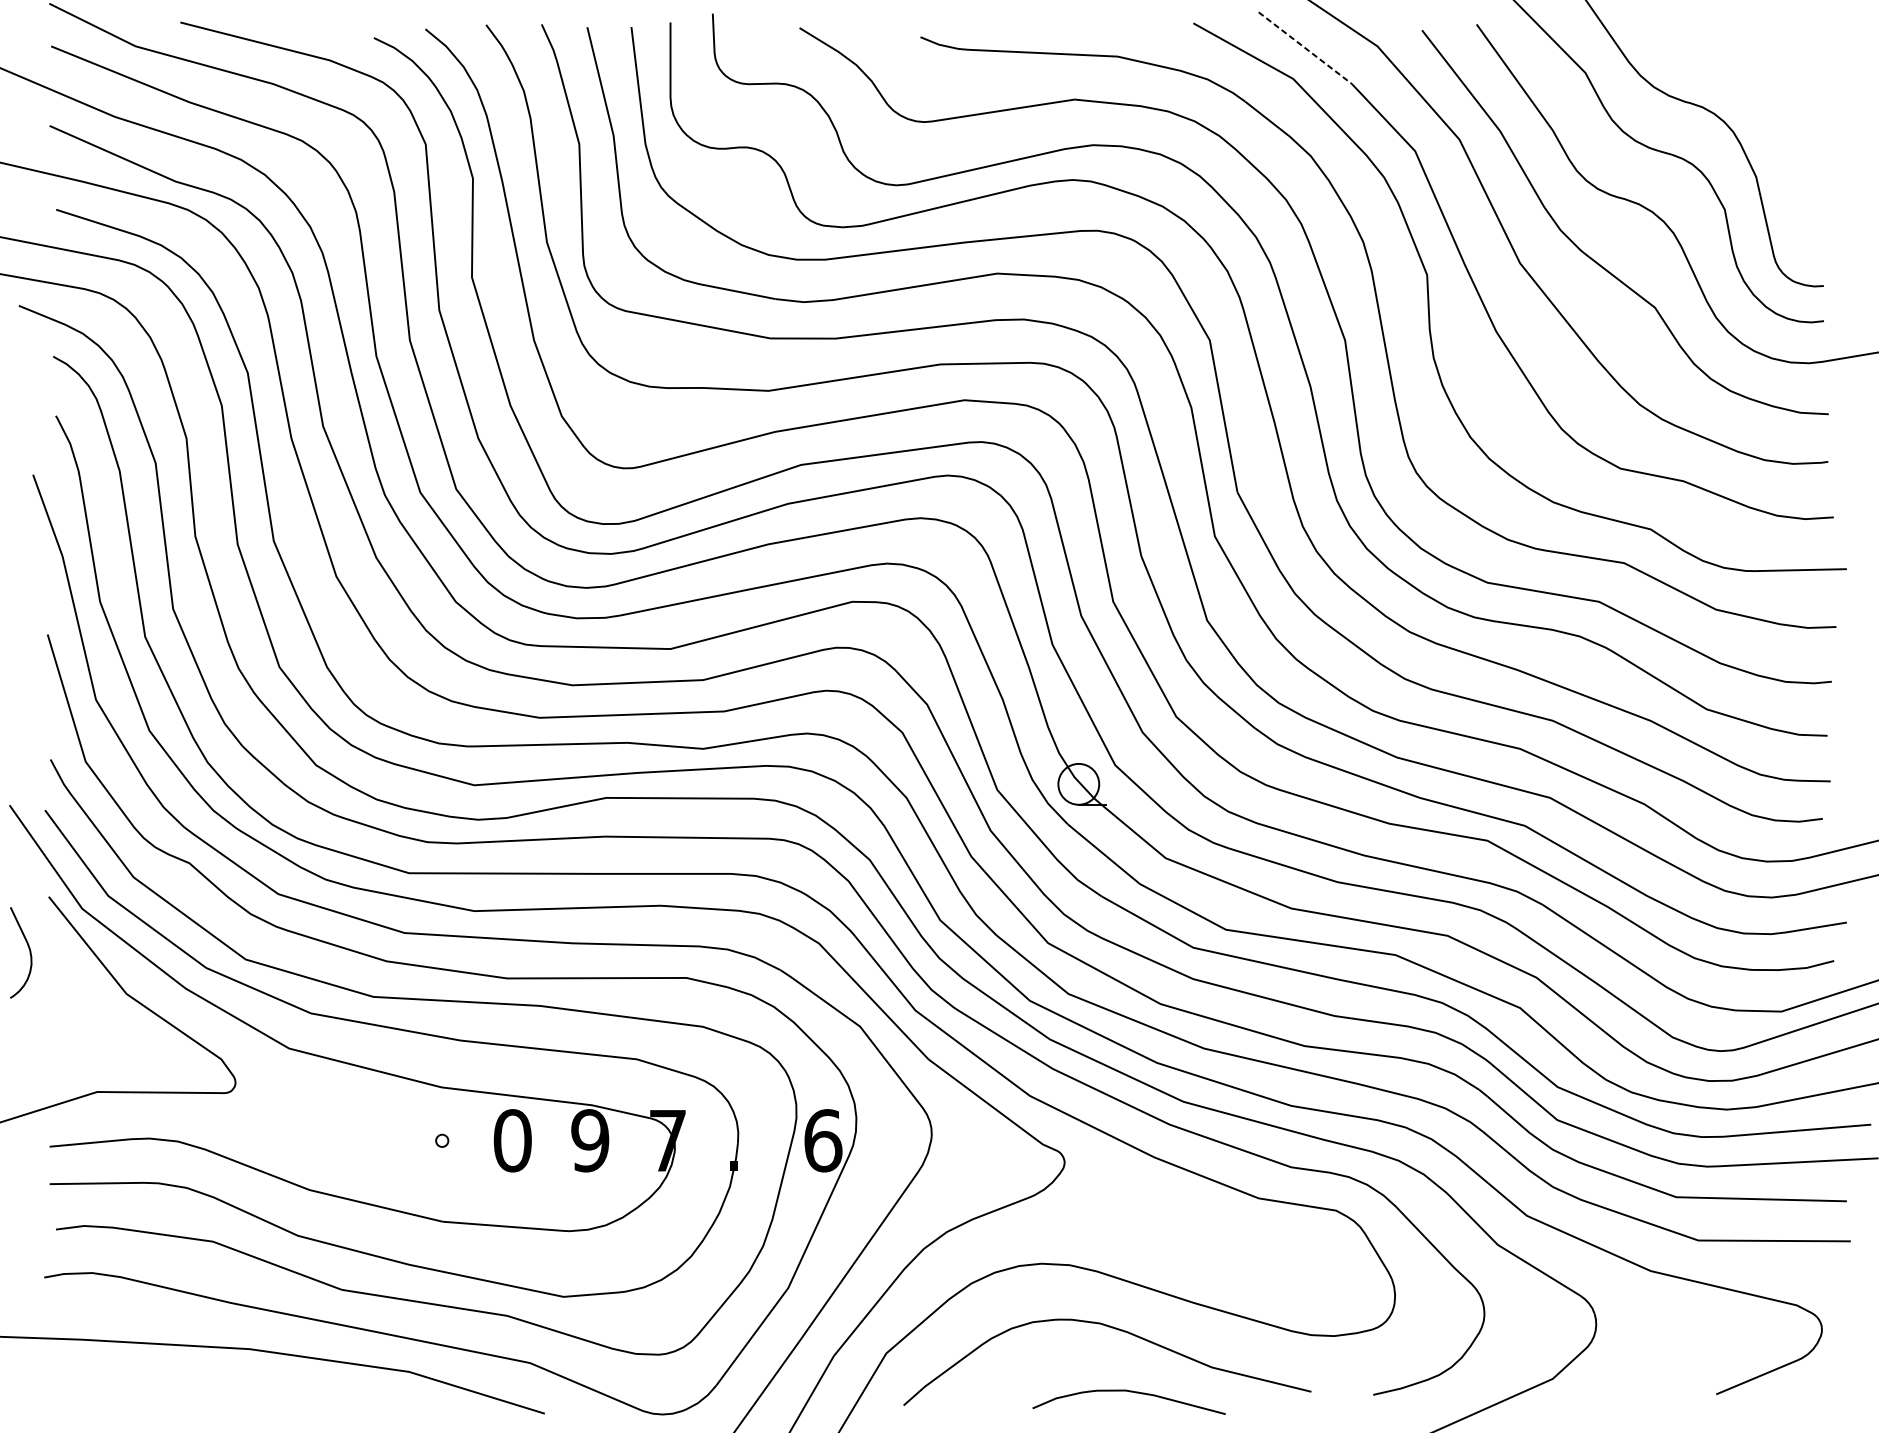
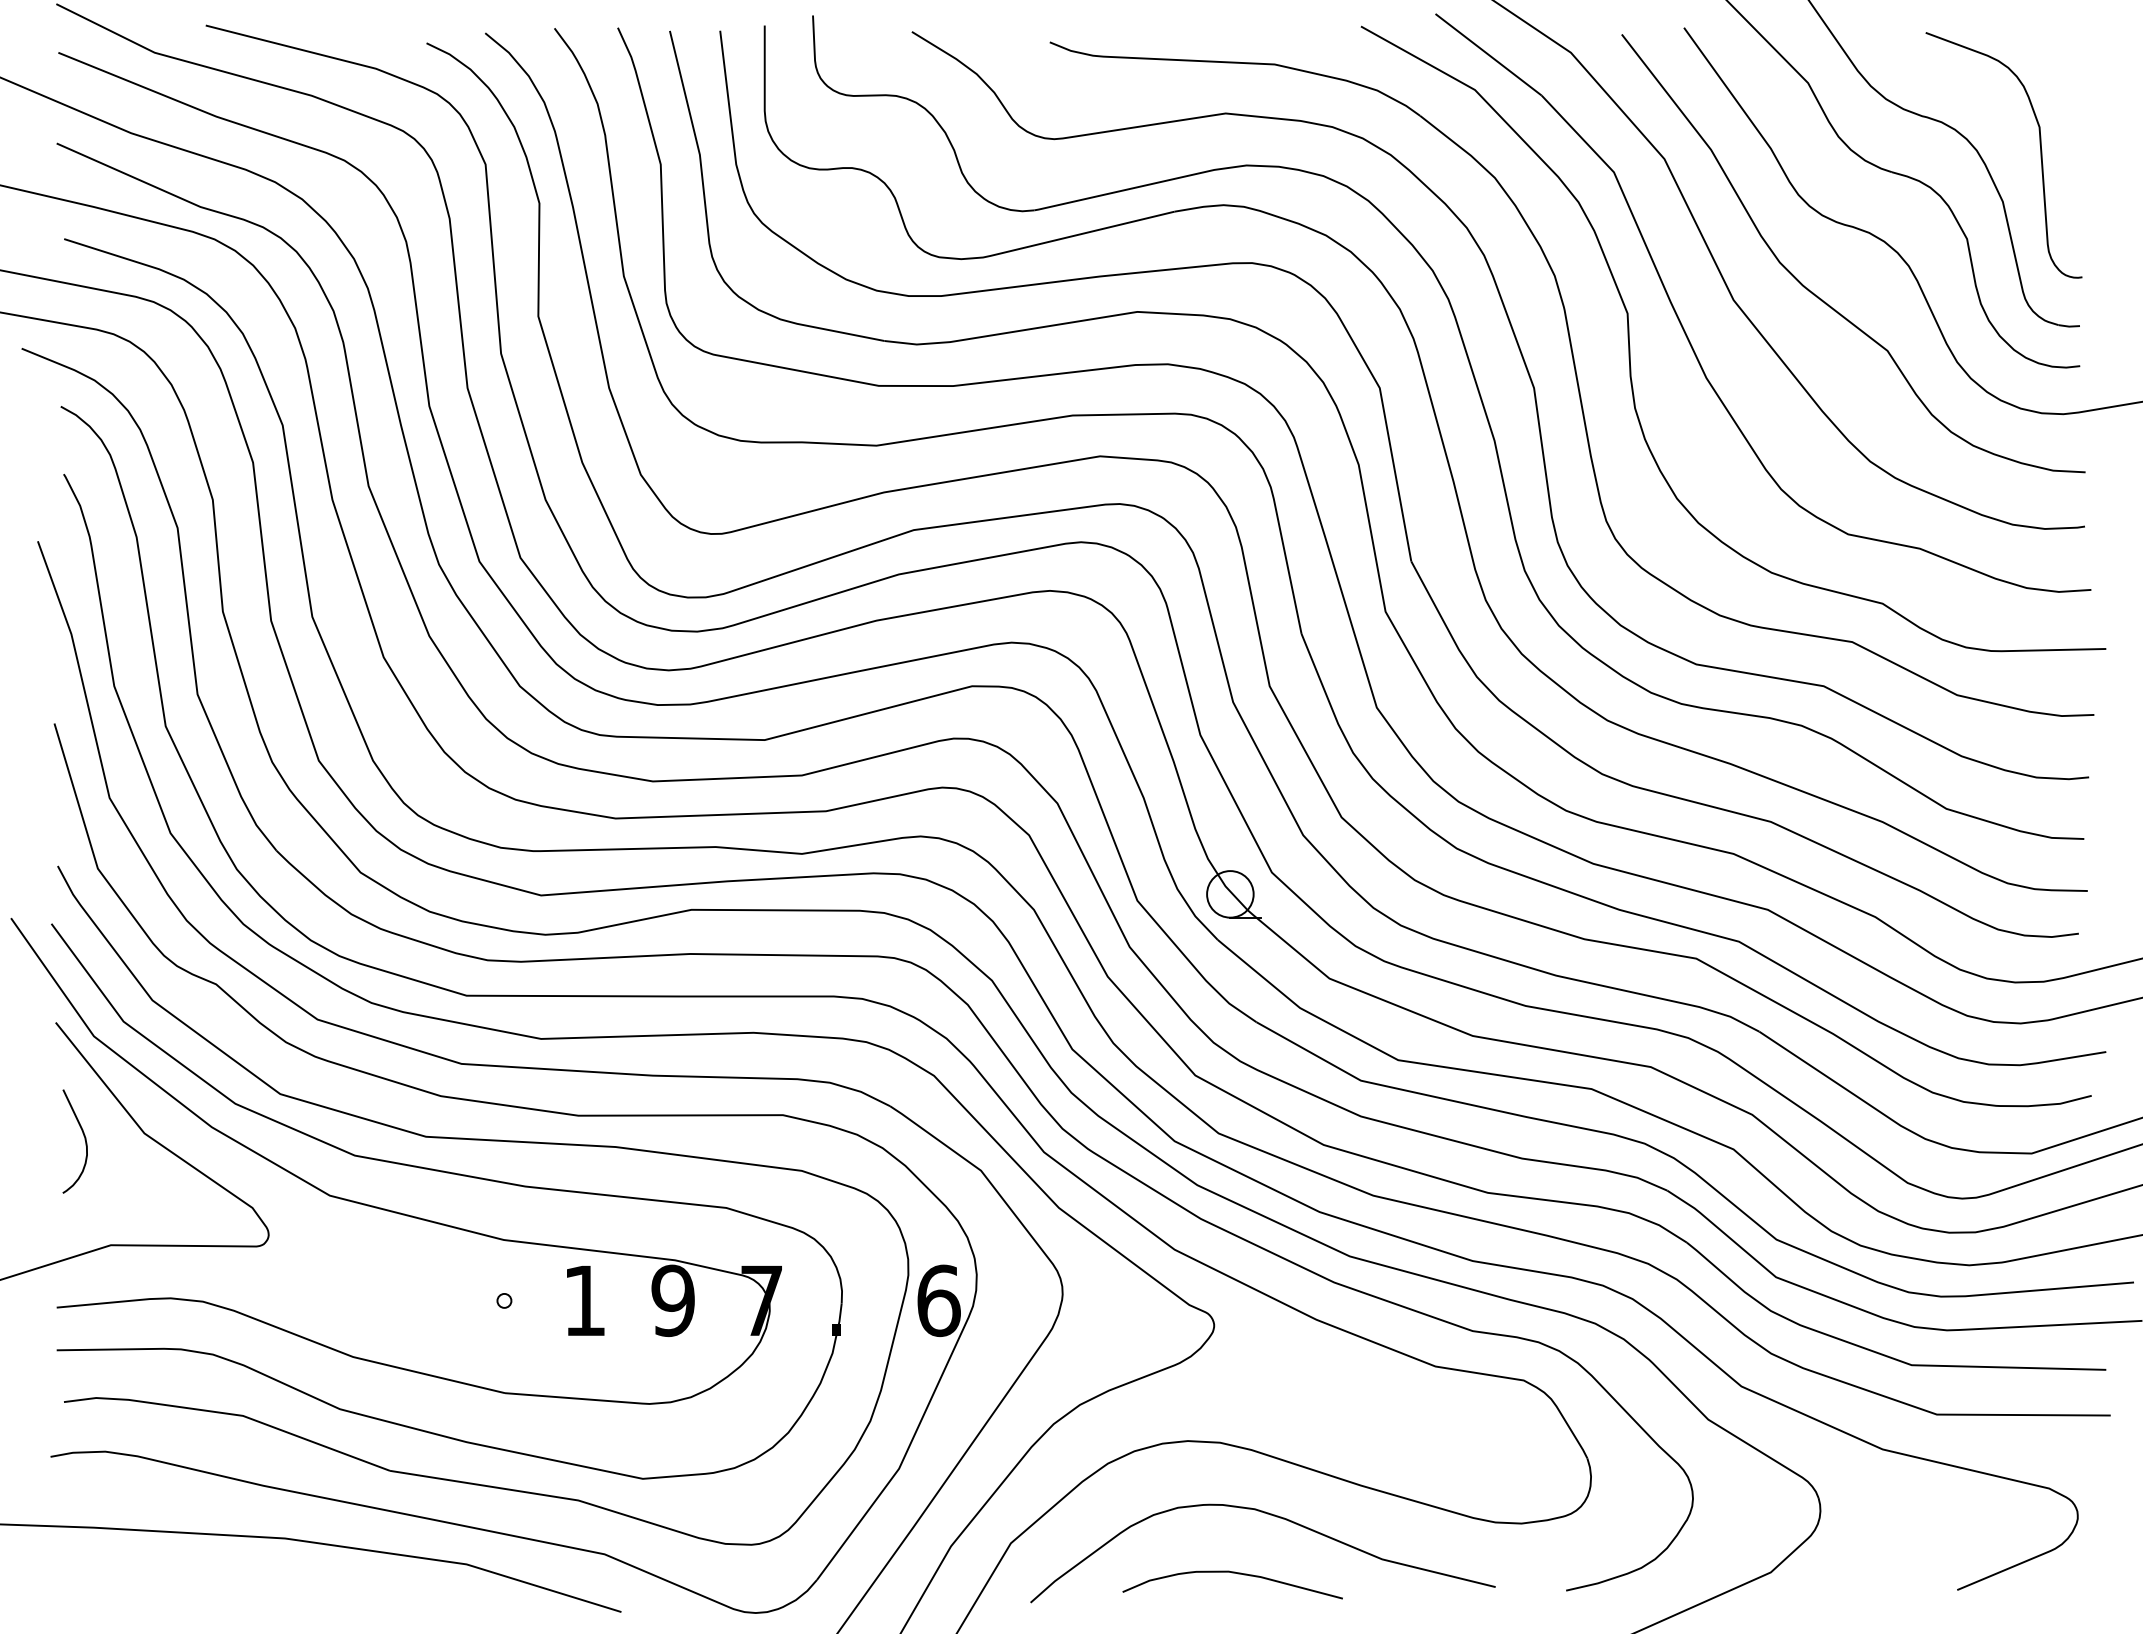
line: (1305, 47) -> (1488, 54), dashed -> solid
curve: (1789, 136) -> (2040, 155), added
curve: (29, 951) -> (84, 1140), moved
text: (512, 1140) -> (584, 1300), 0 -> 1
curve: (1128, 1392) -> (1232, 1573), moved

